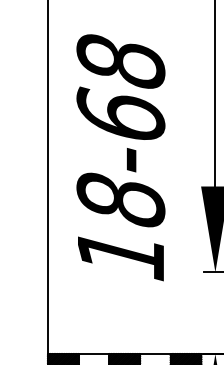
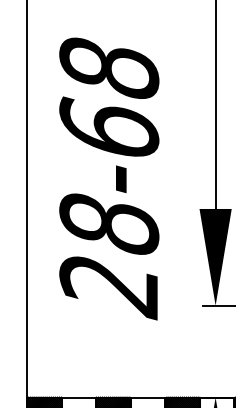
text: (119, 256) -> (107, 287), 18-68 -> 28-68

